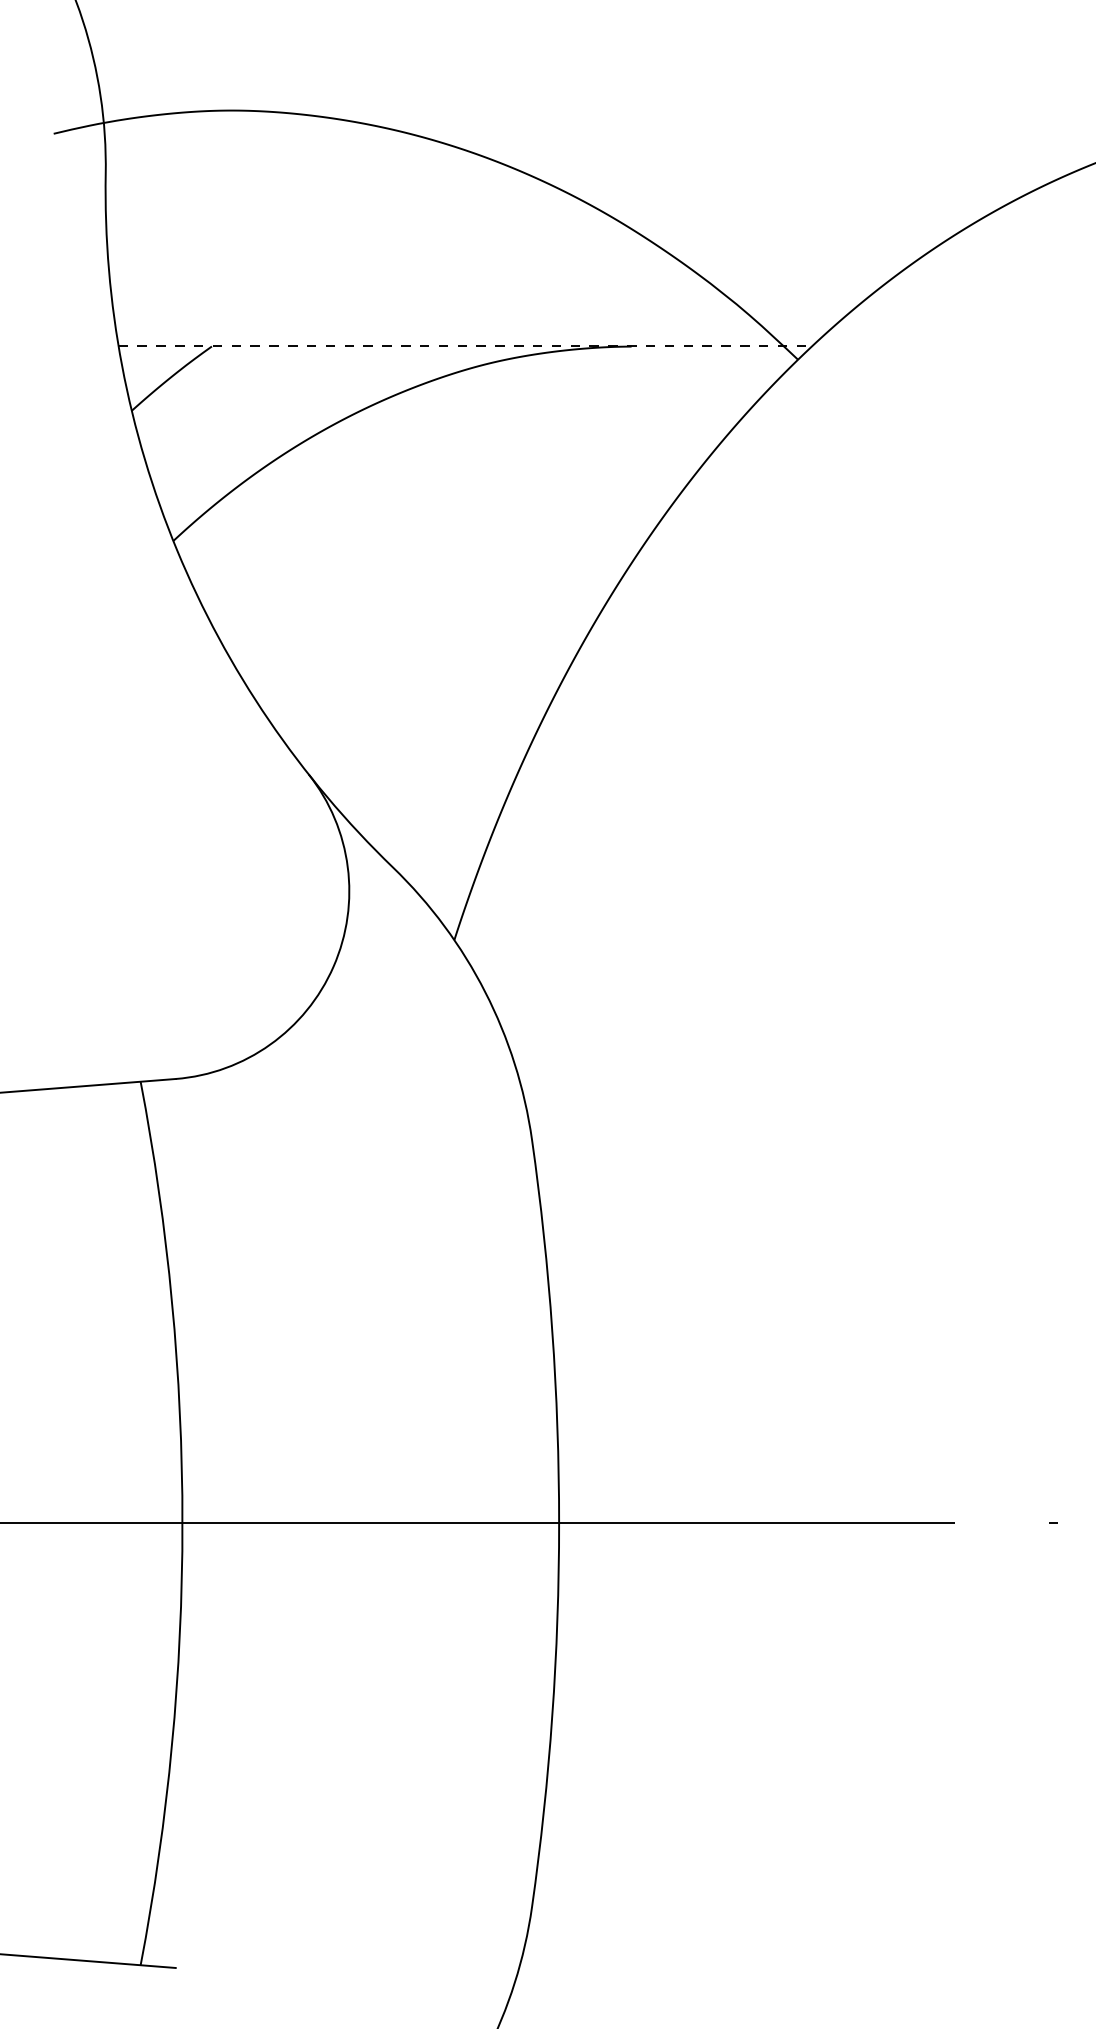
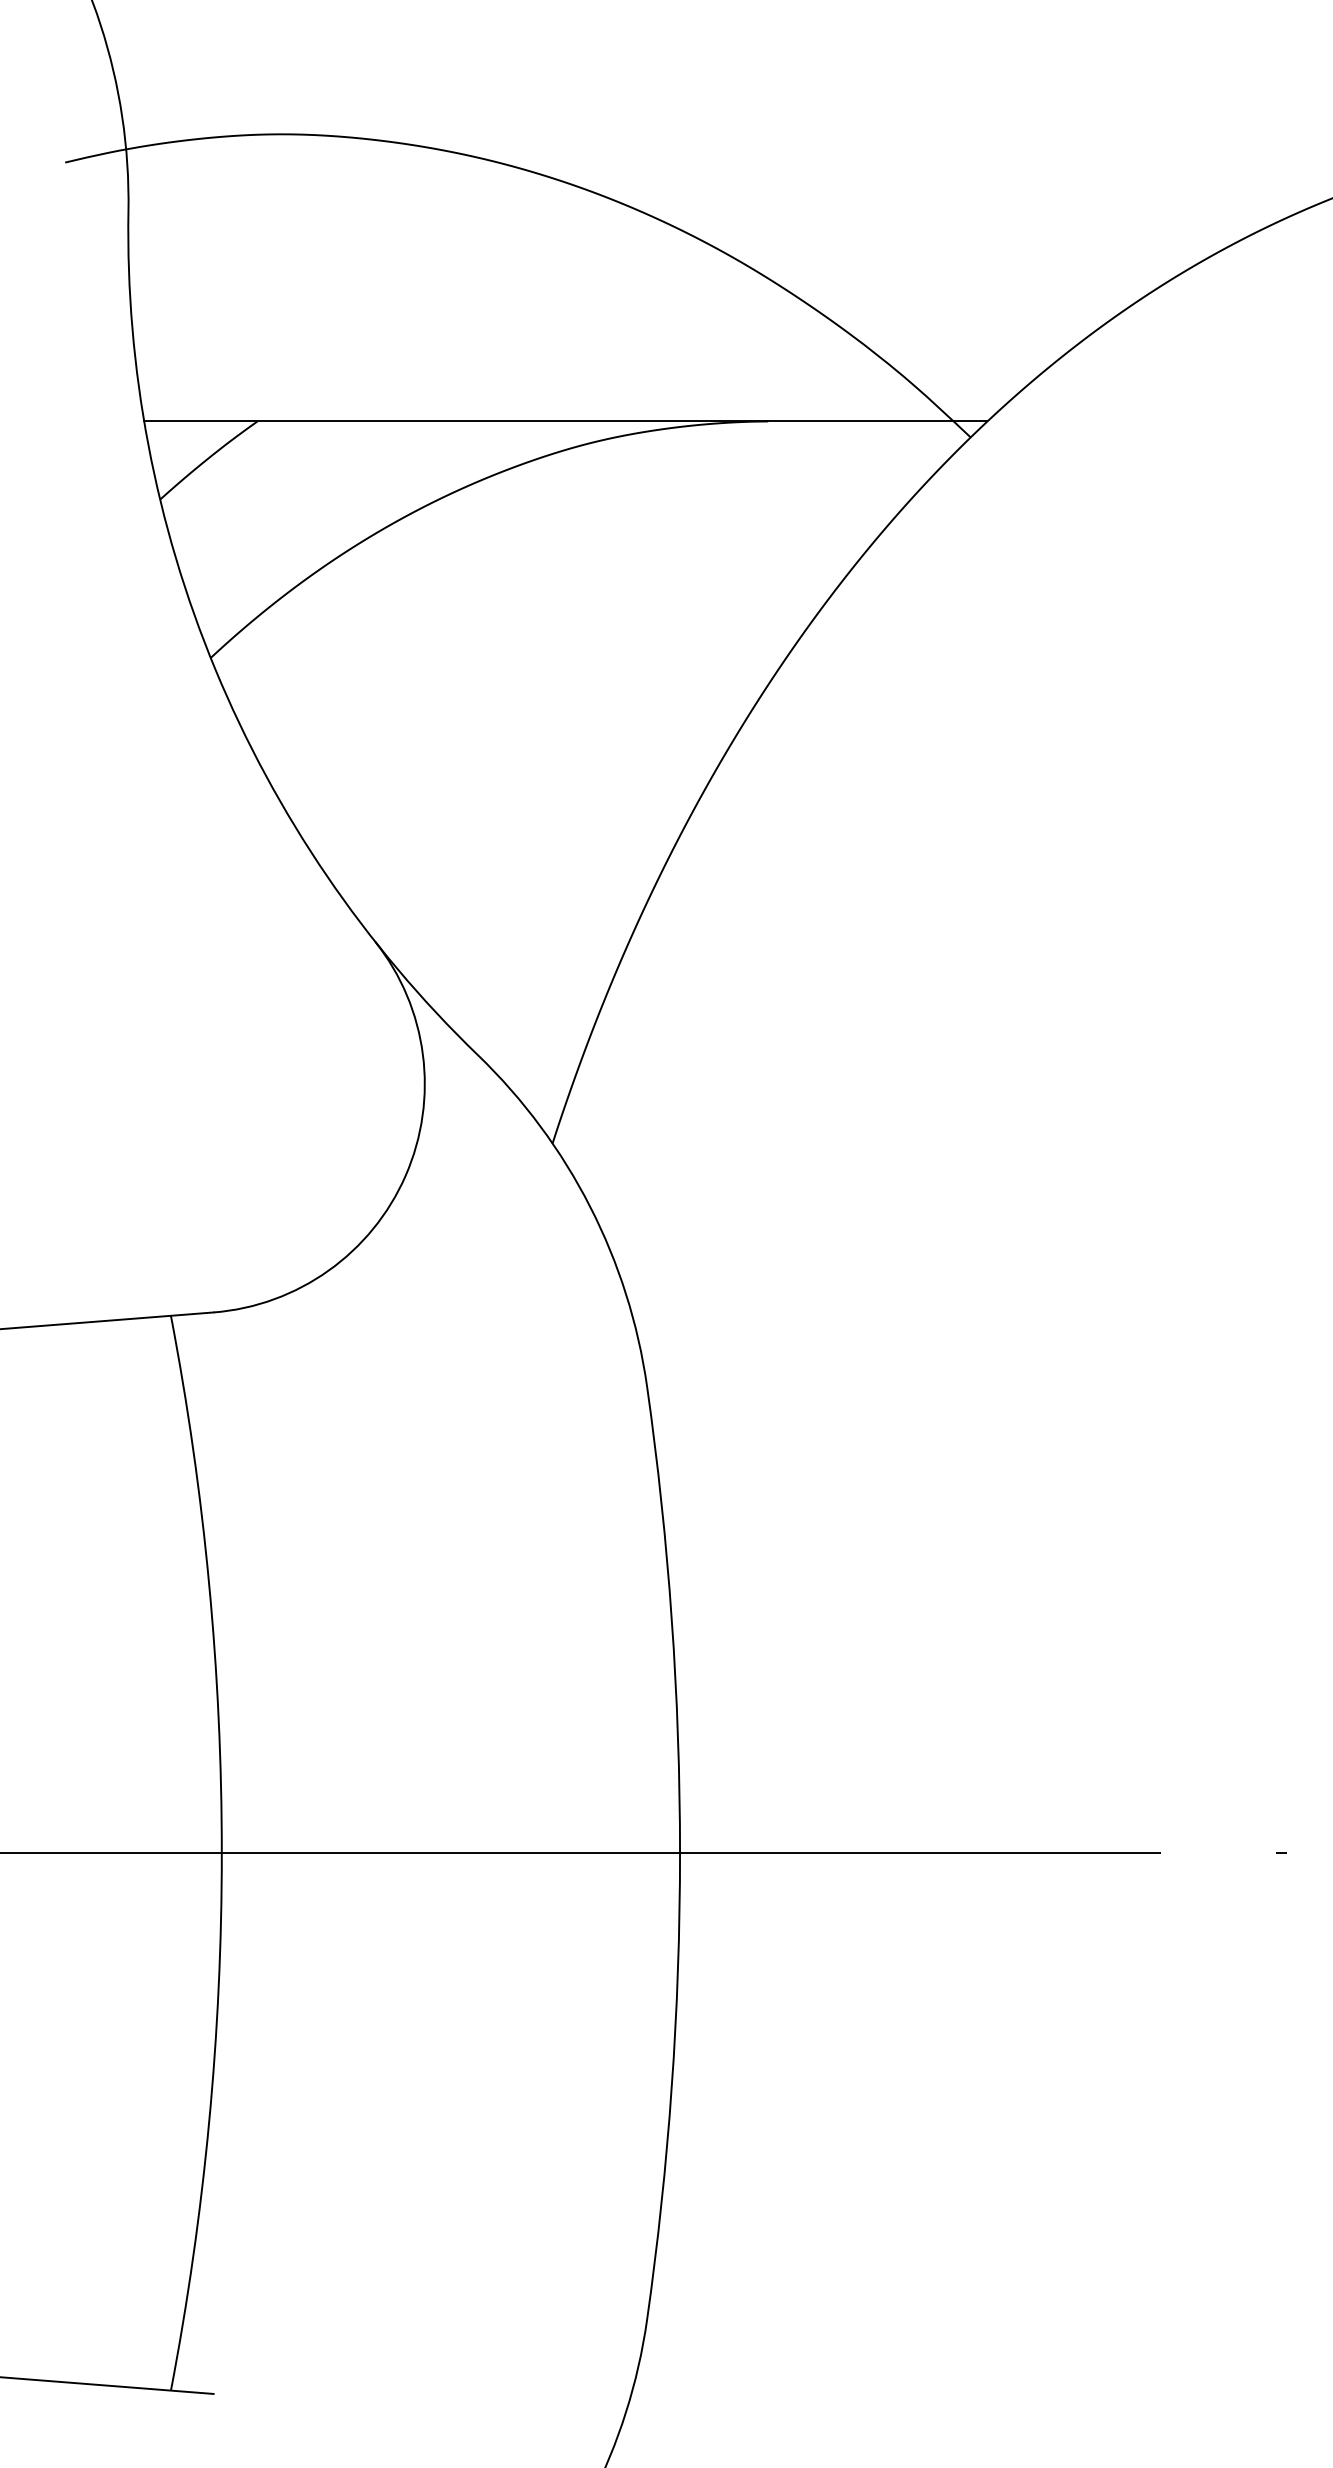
line: (464, 346) -> (565, 421), dashed -> solid

